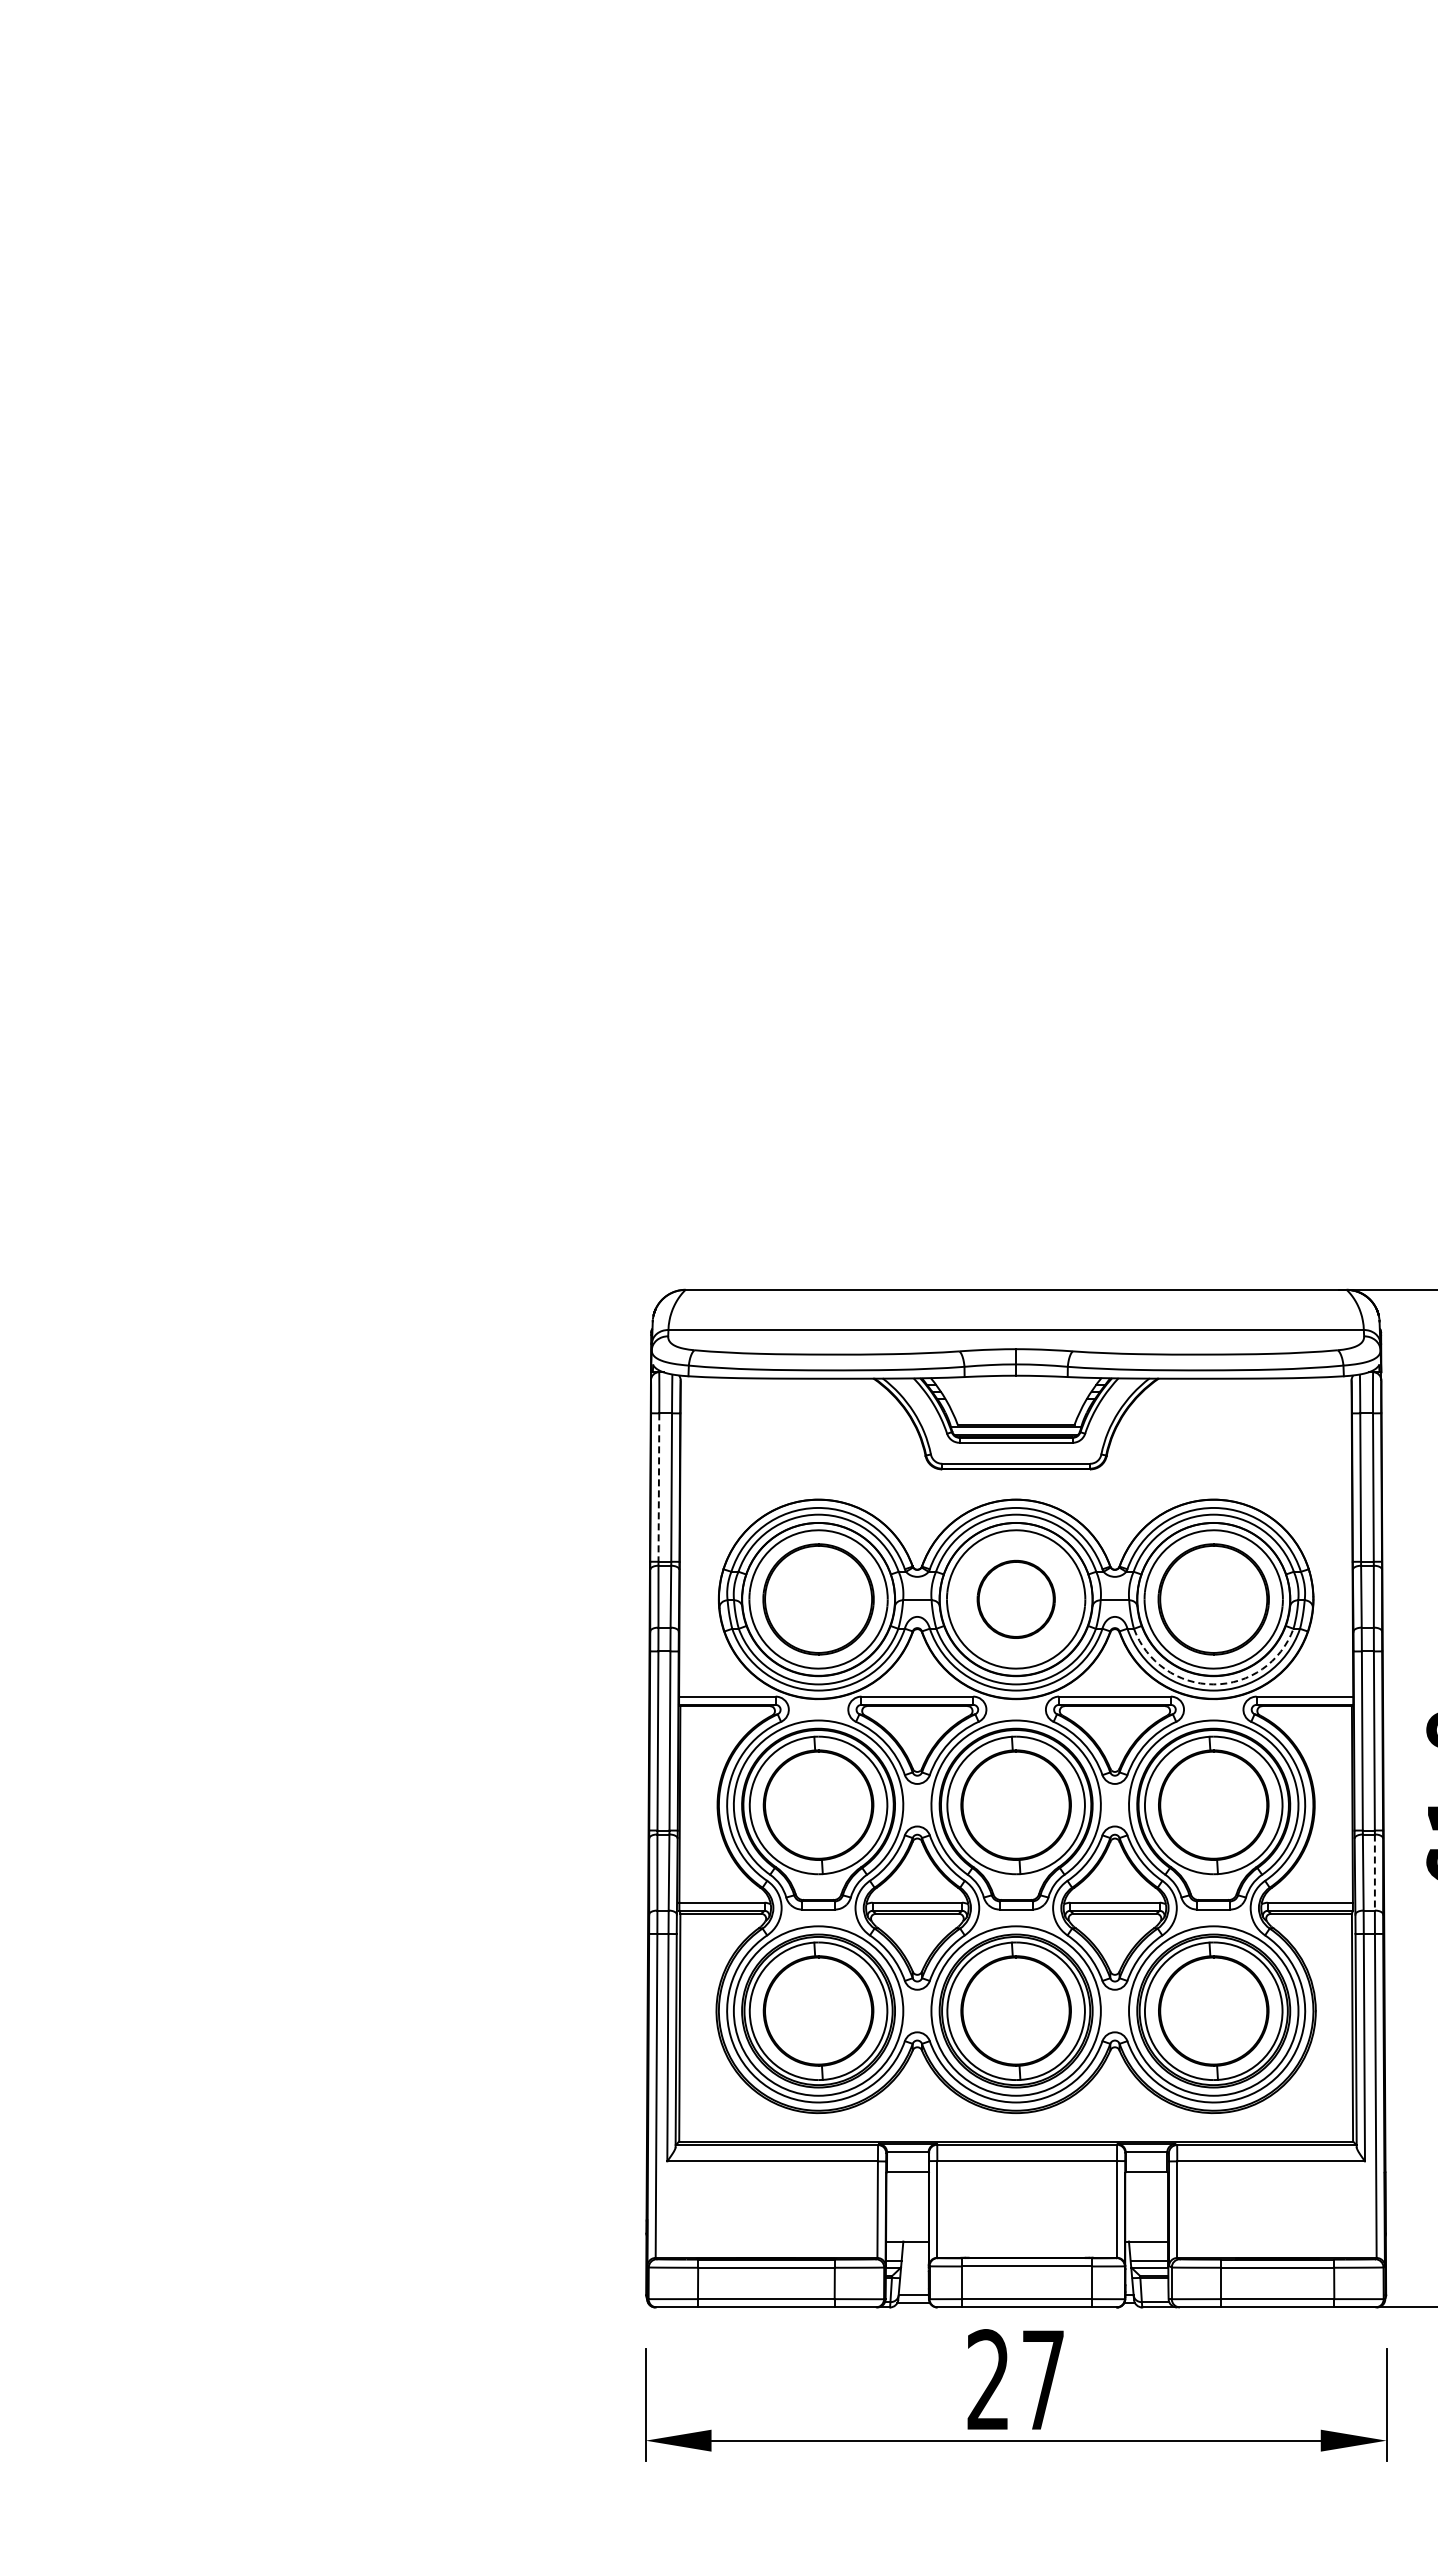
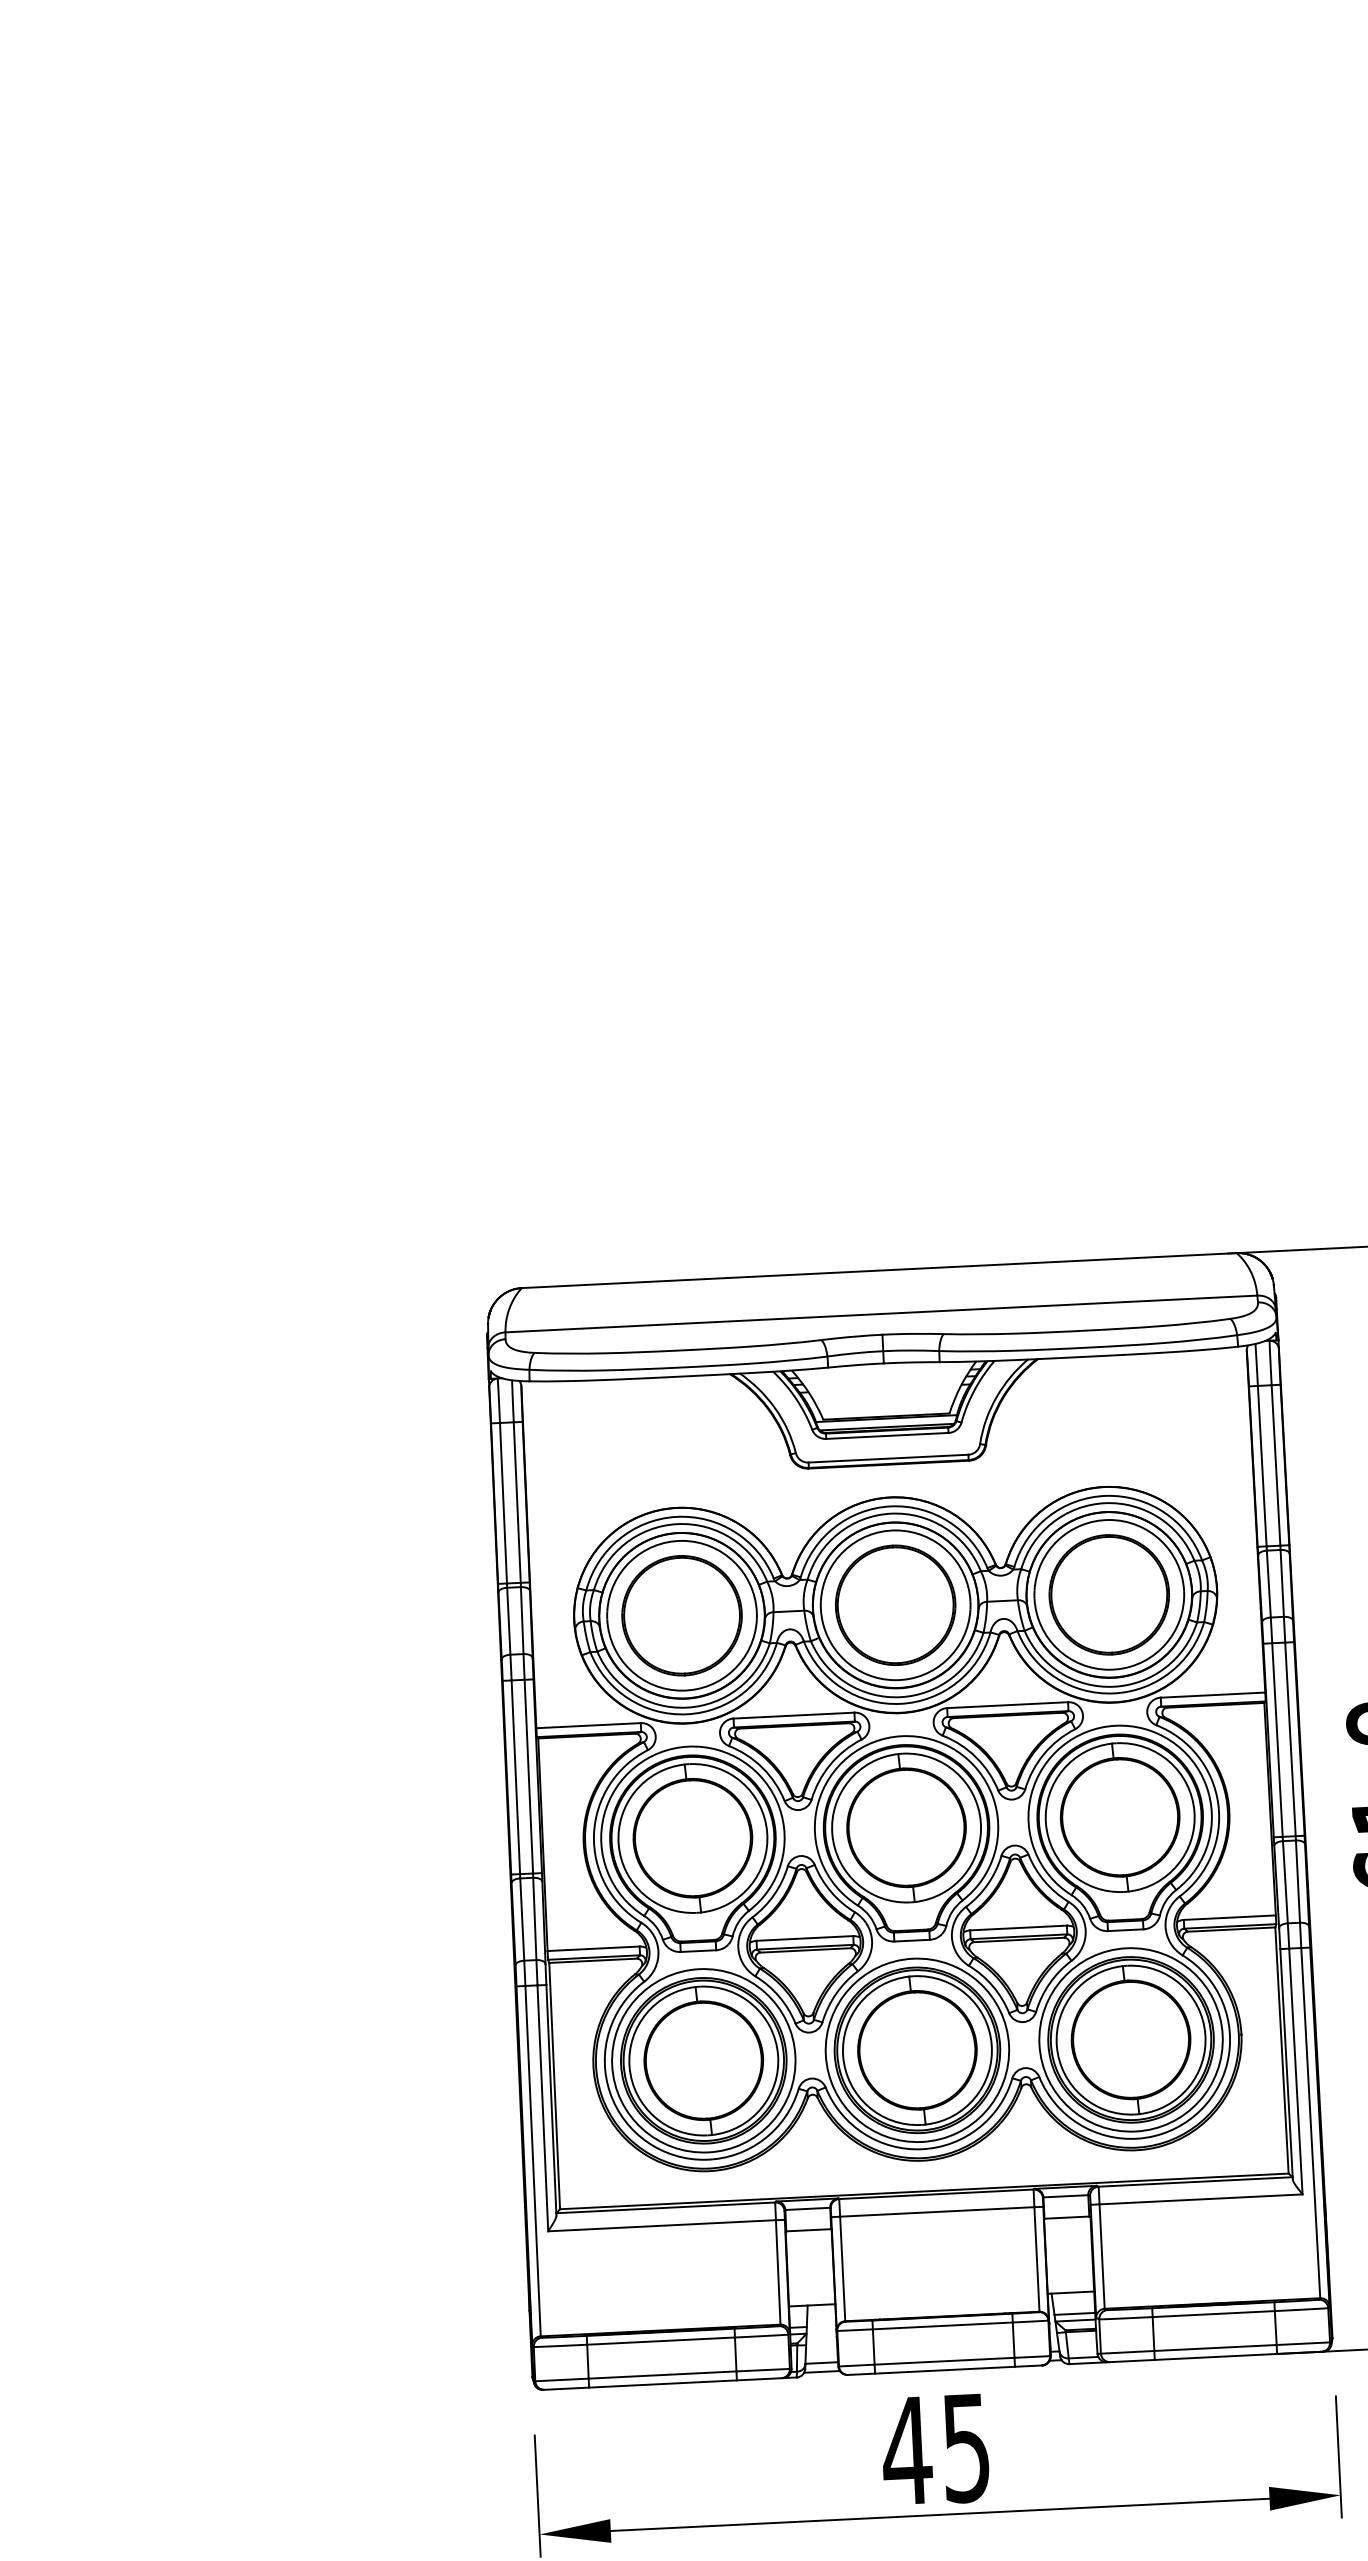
line: (658, 1488) -> (503, 1504), dashed -> solid
part: (1016, 1599) -> (896, 1605), size x1.43
arc: (1213, 1684) -> (1113, 1686), dashed -> solid
line: (1374, 1873) -> (1297, 1882), dashed -> solid
text: (1014, 2380) -> (935, 2449), 27 -> 45

